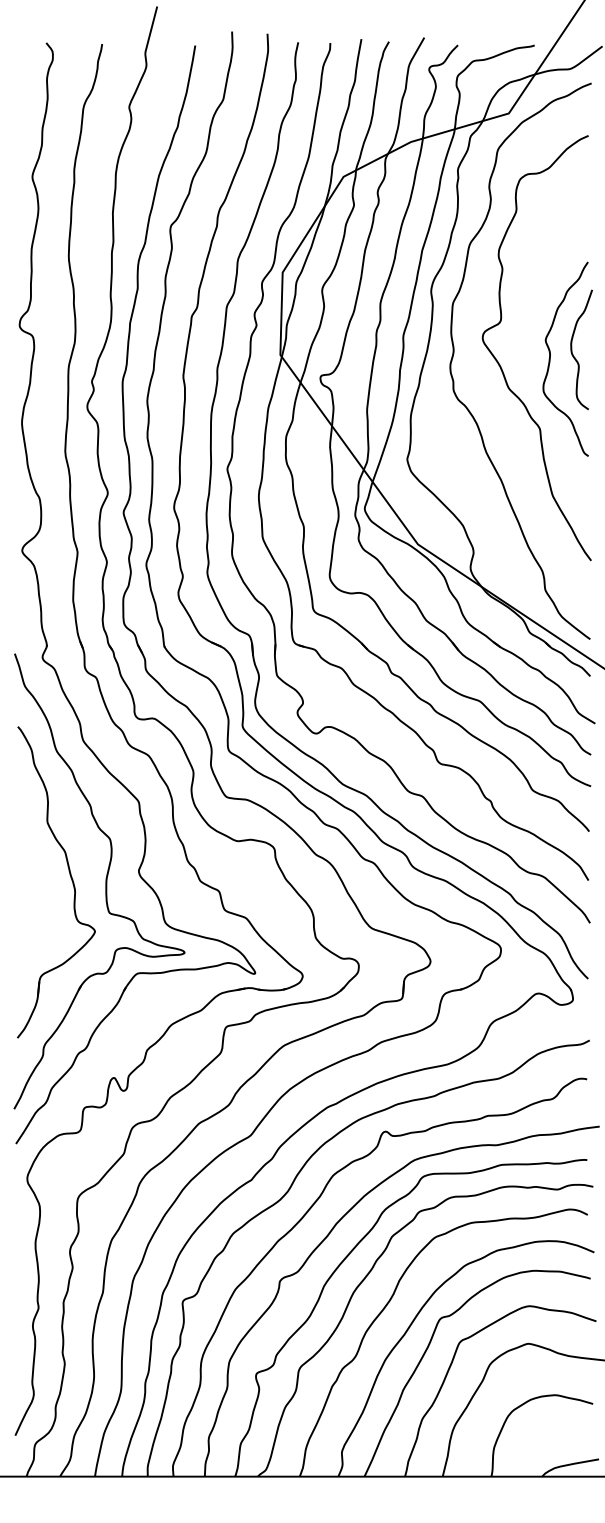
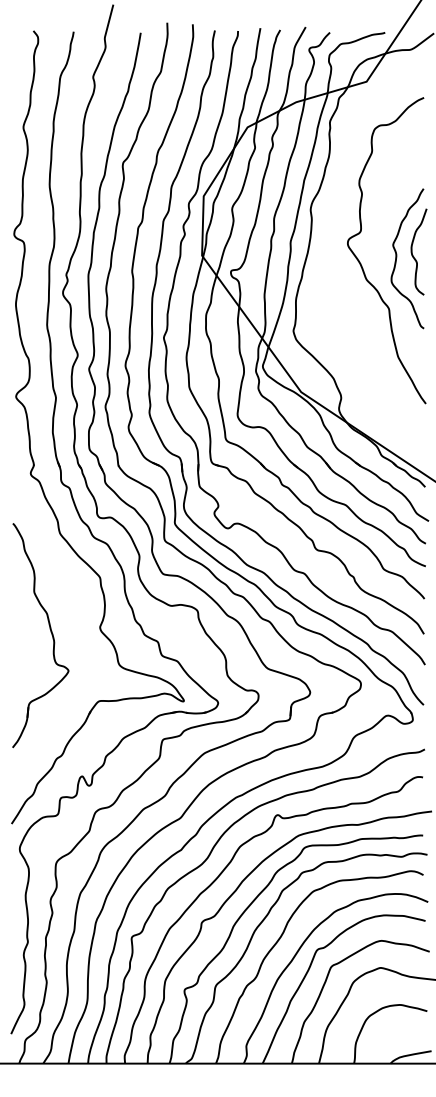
curve: (454, 356) -> (327, 256), removed
part: (99, 880) -> (71, 634), removed

